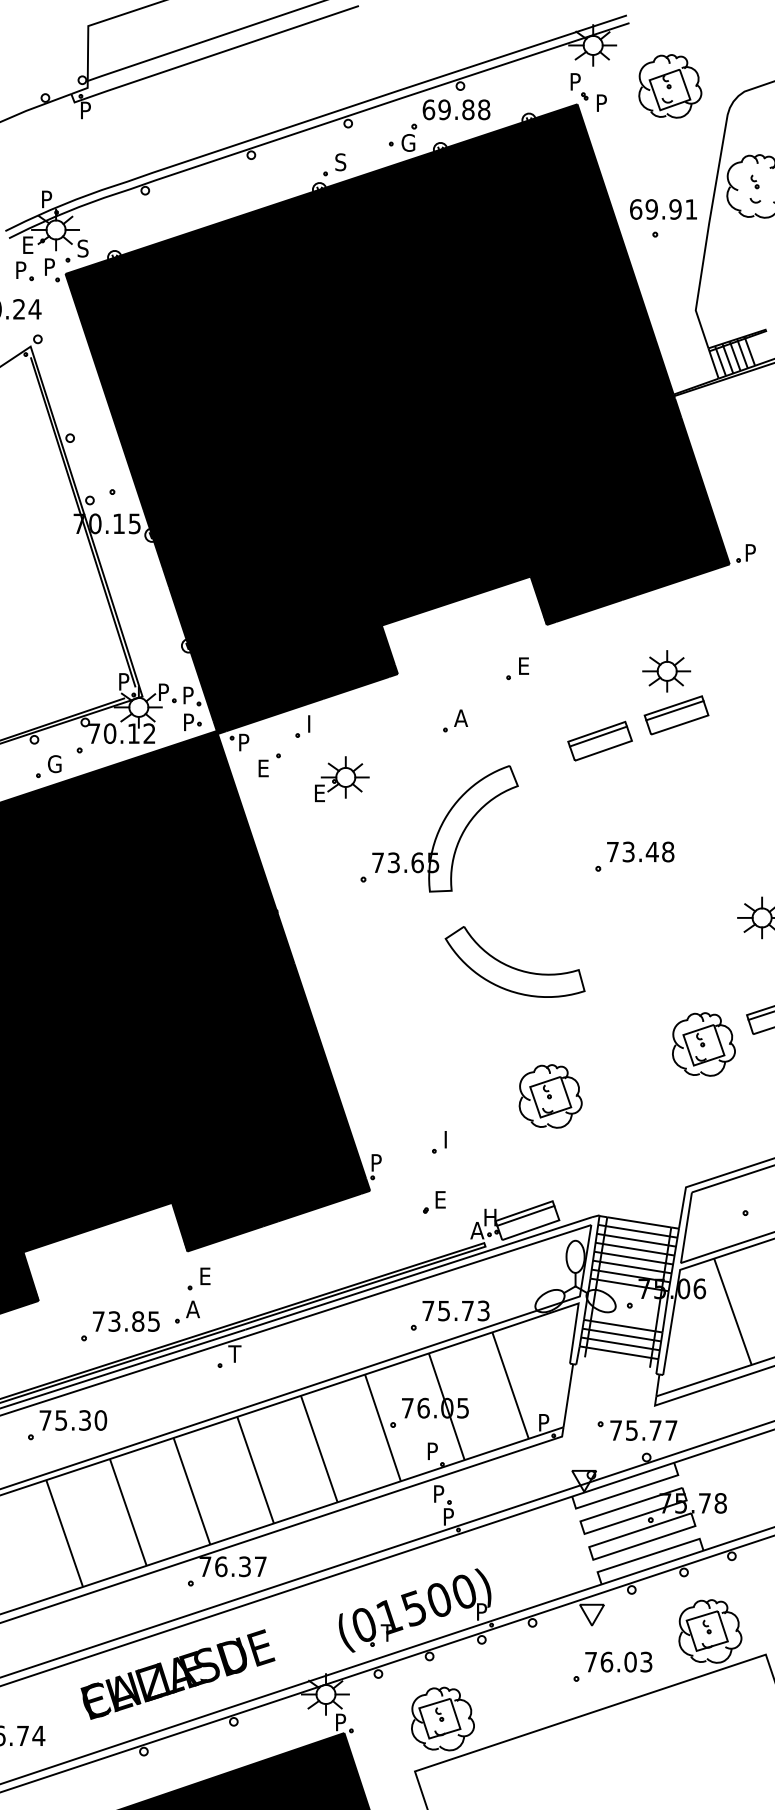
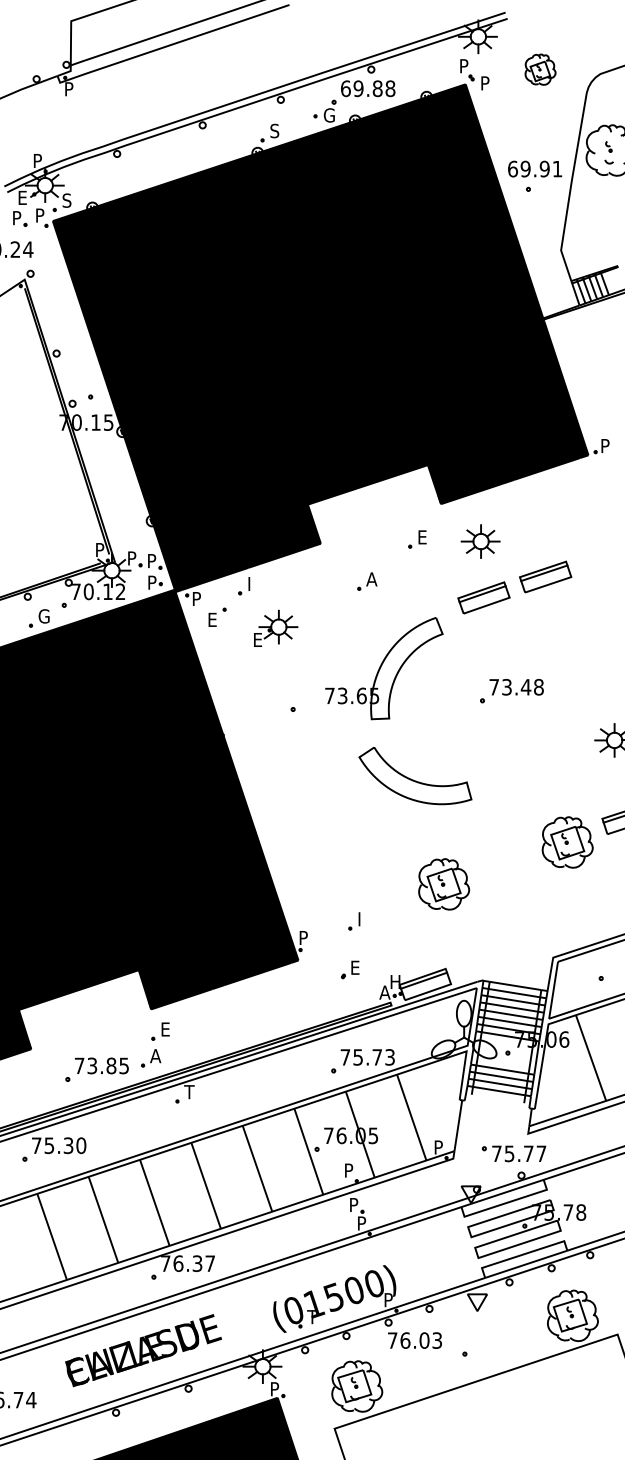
part: (670, 85) -> (540, 69), size x0.6
part: (666, 671) -> (480, 541), moved
part: (445, 828) -> (384, 668), moved
text: (618, 1662) -> (414, 1340), moved

